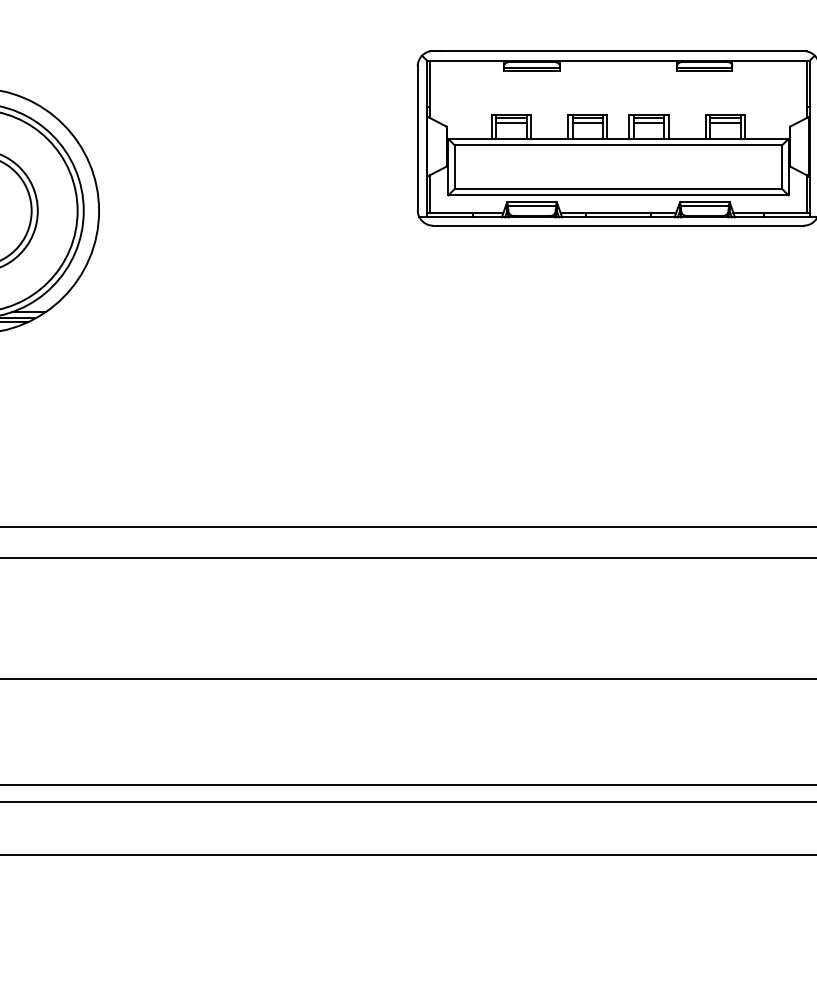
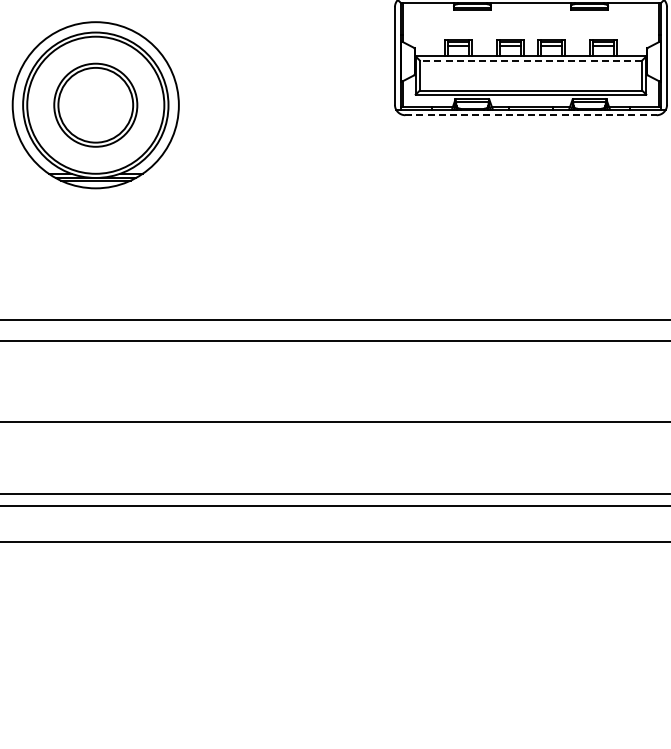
line: (617, 144) -> (530, 60), solid -> dashed
line: (619, 226) -> (531, 115), solid -> dashed

